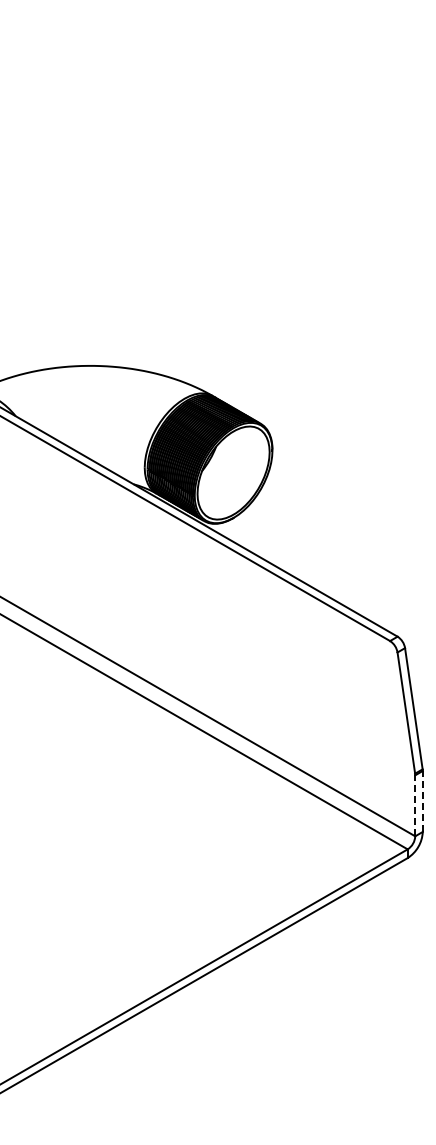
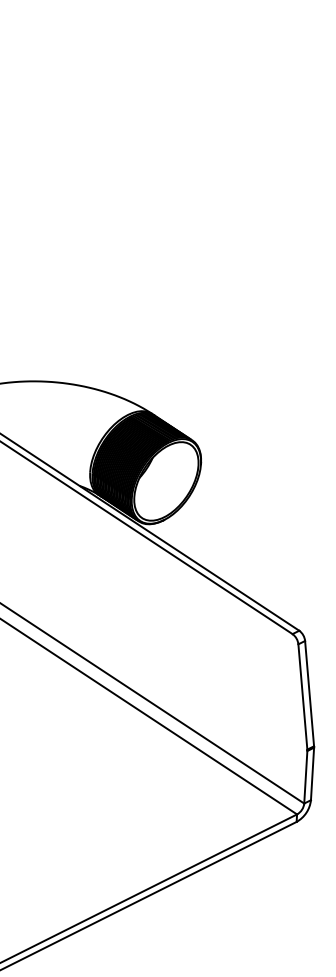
line: (422, 800) -> (312, 773), dashed -> solid
line: (415, 805) -> (306, 777), dashed -> solid

